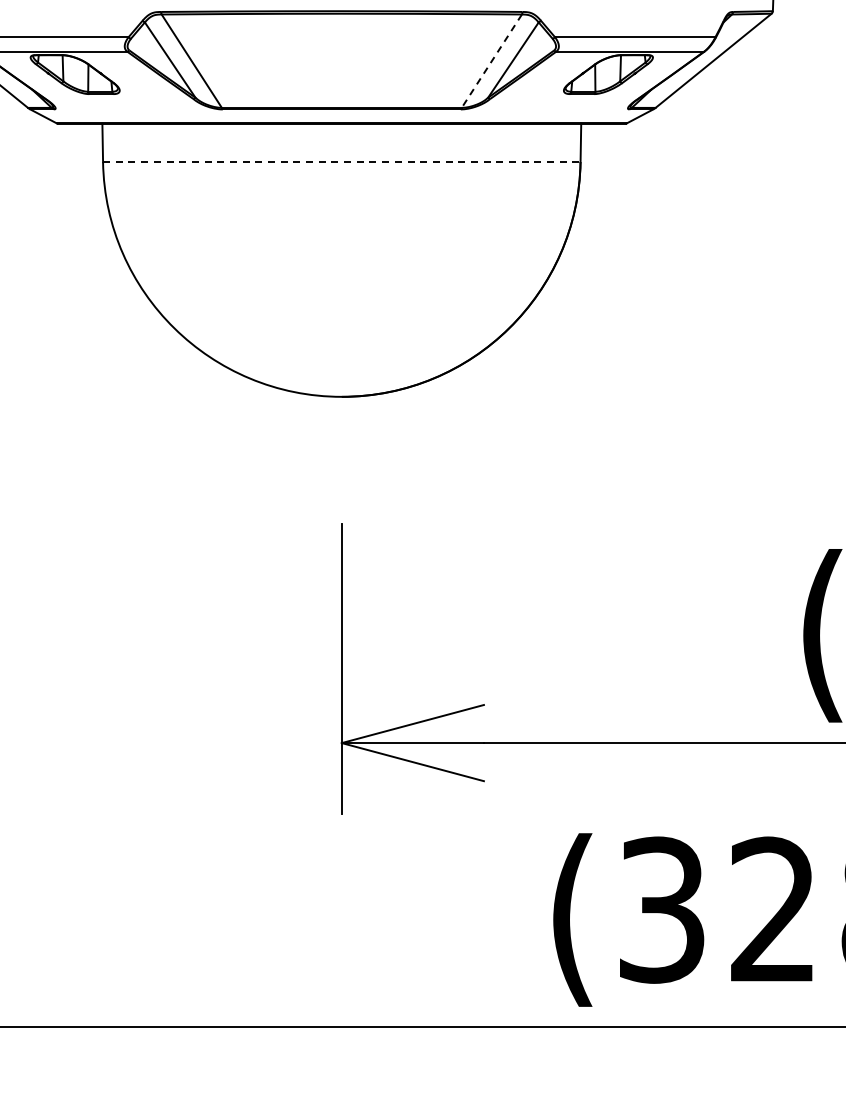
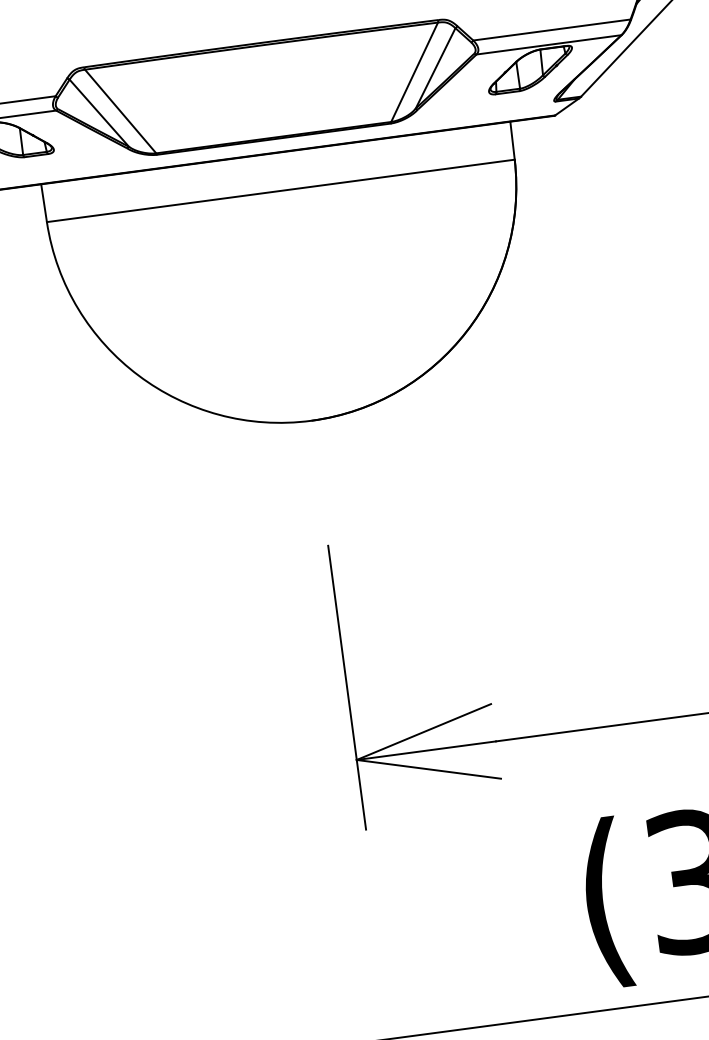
line: (491, 61) -> (414, 72), dashed -> solid
line: (341, 162) -> (280, 191), dashed -> solid

